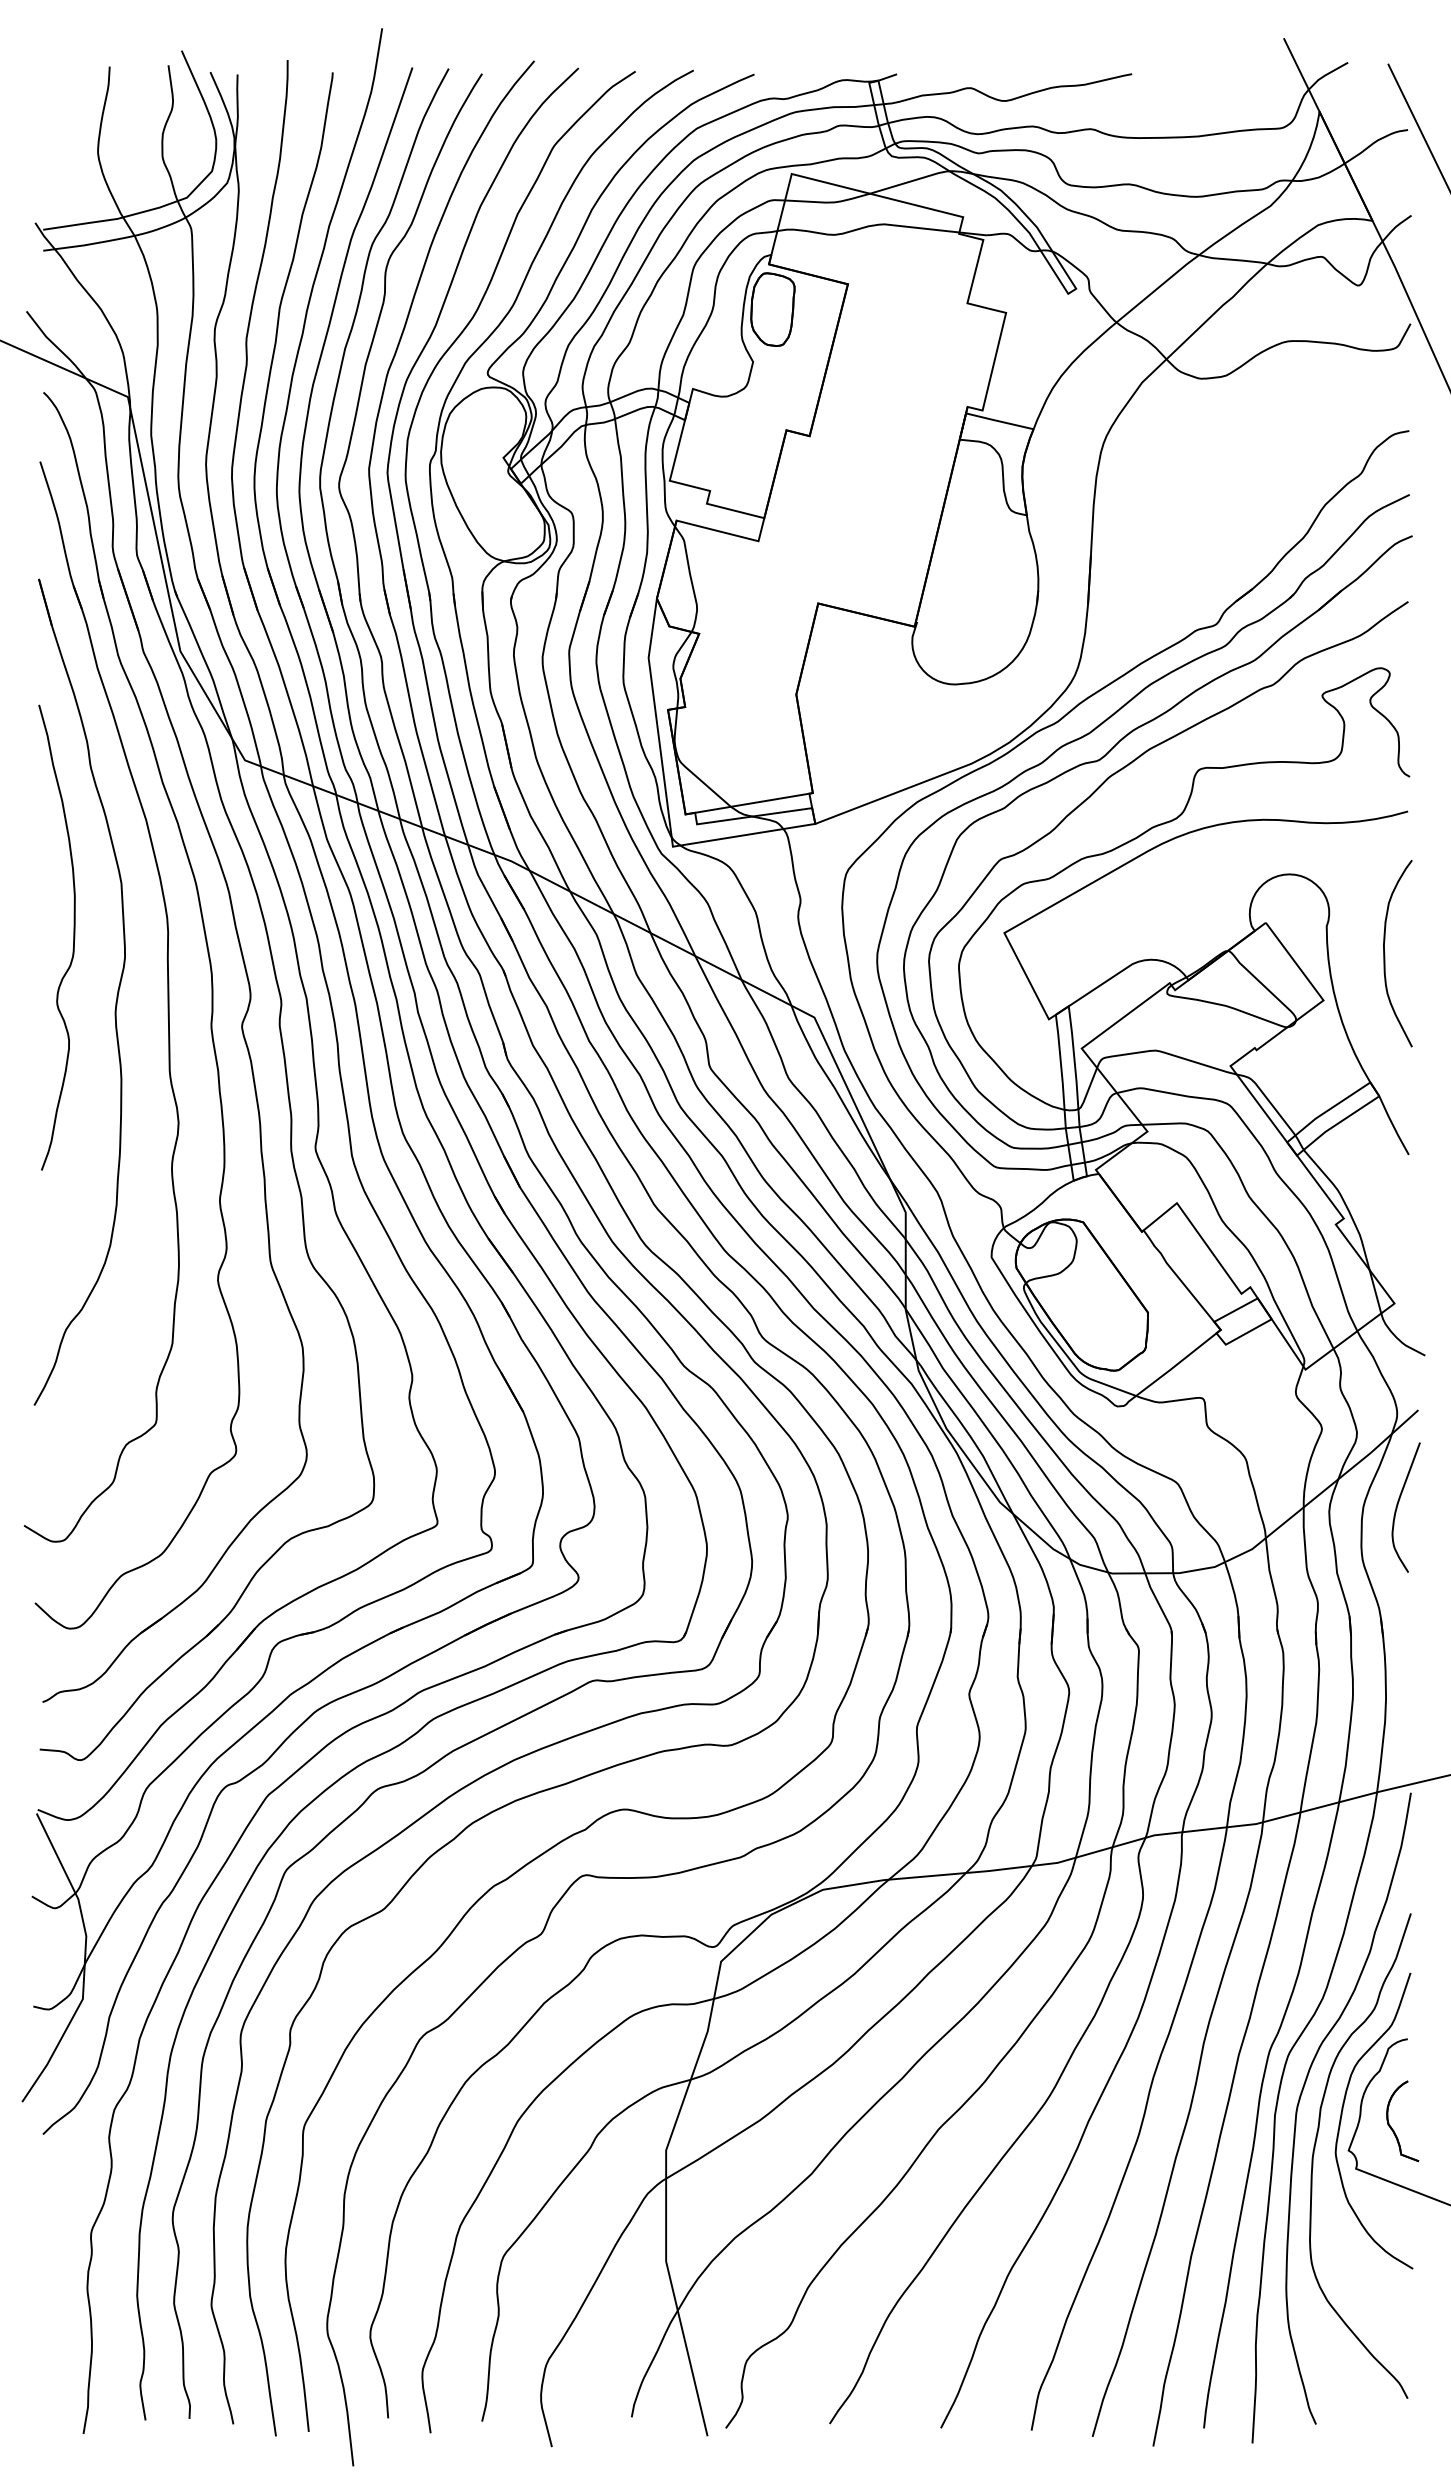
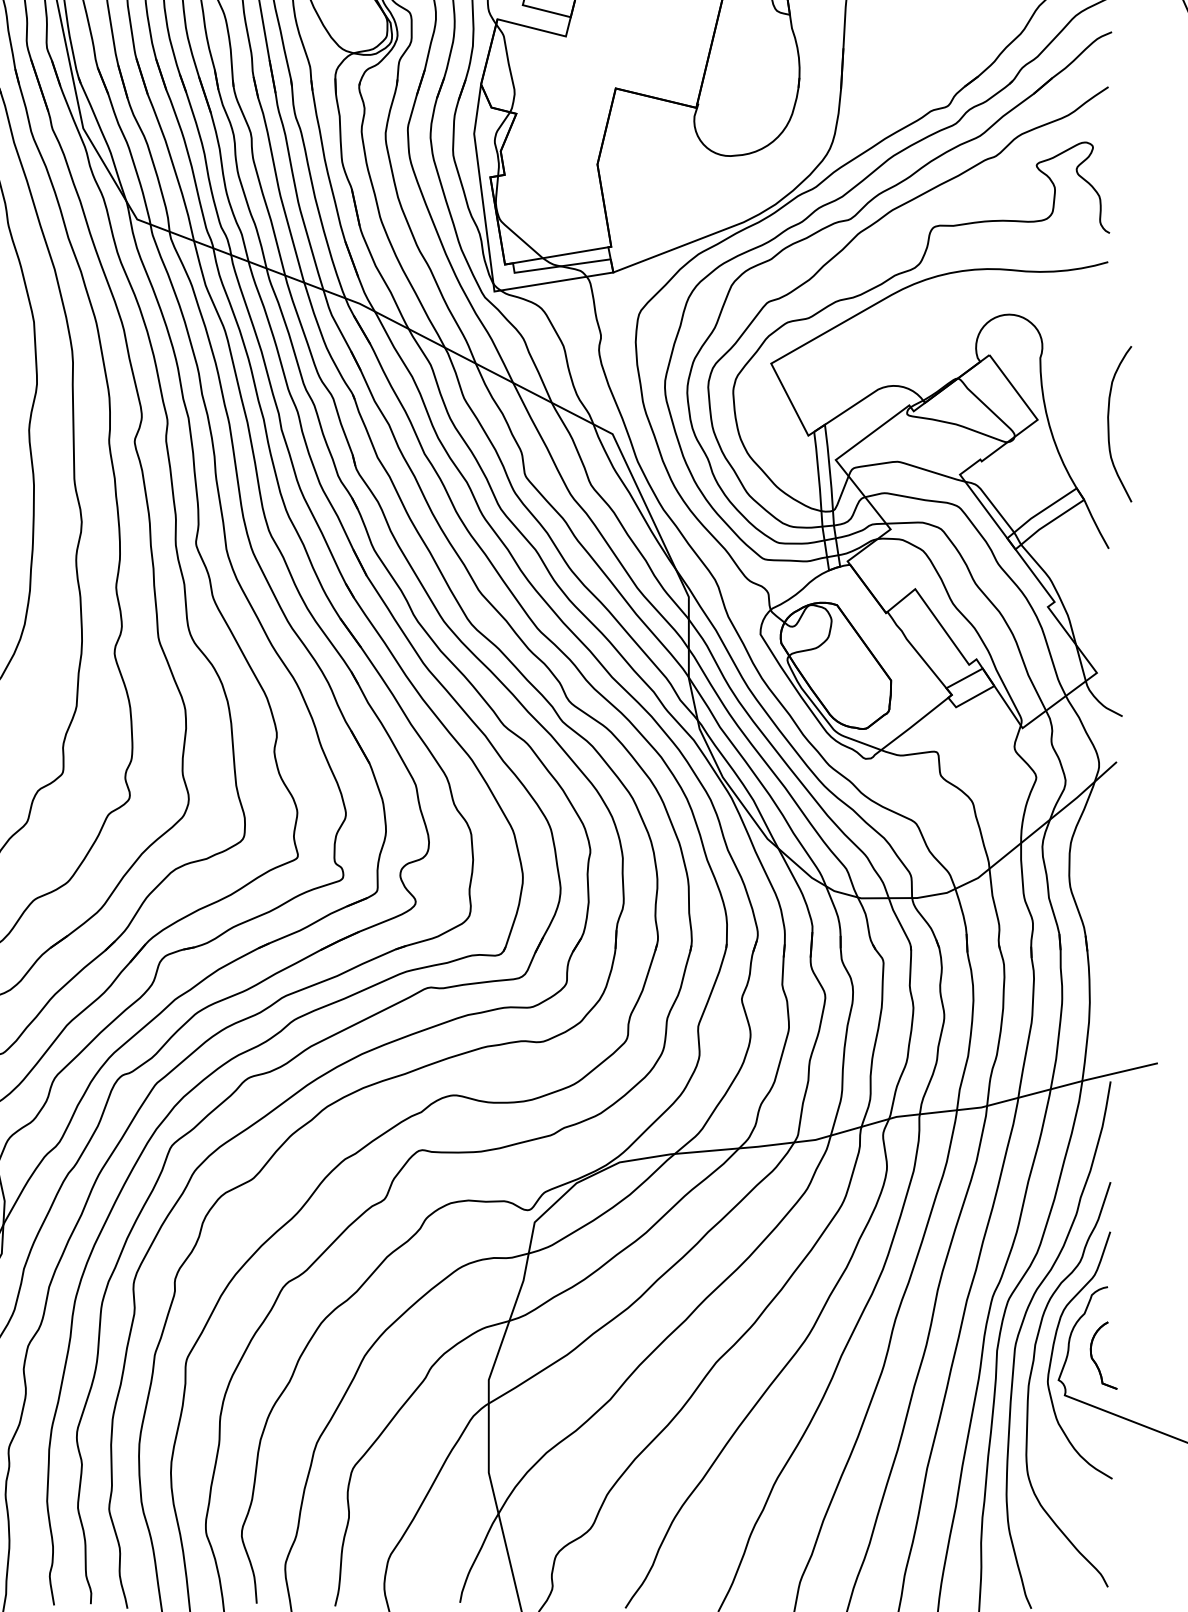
curve: (1385, 953) -> (1109, 424), moved
curve: (1398, 1505) -> (1100, 841), removed

